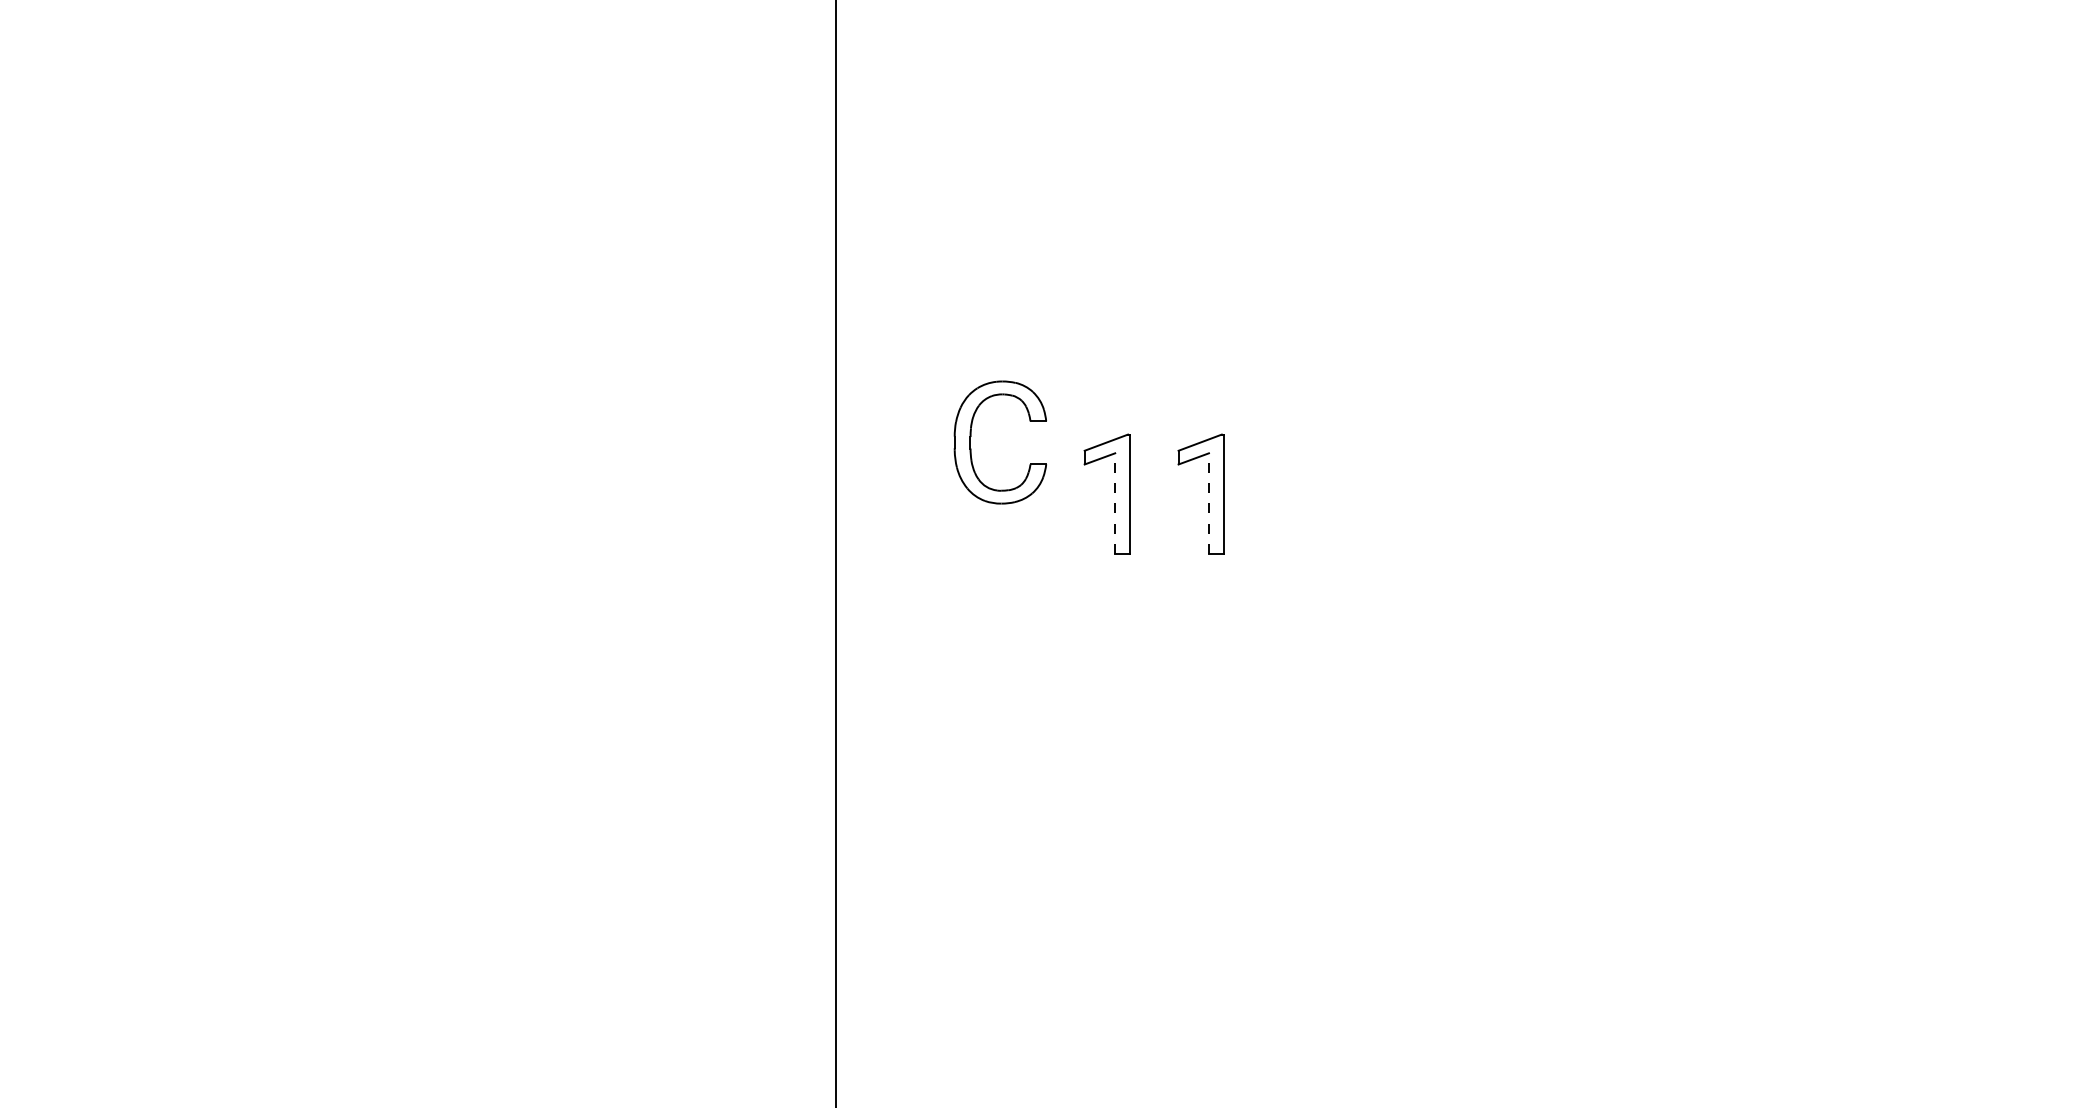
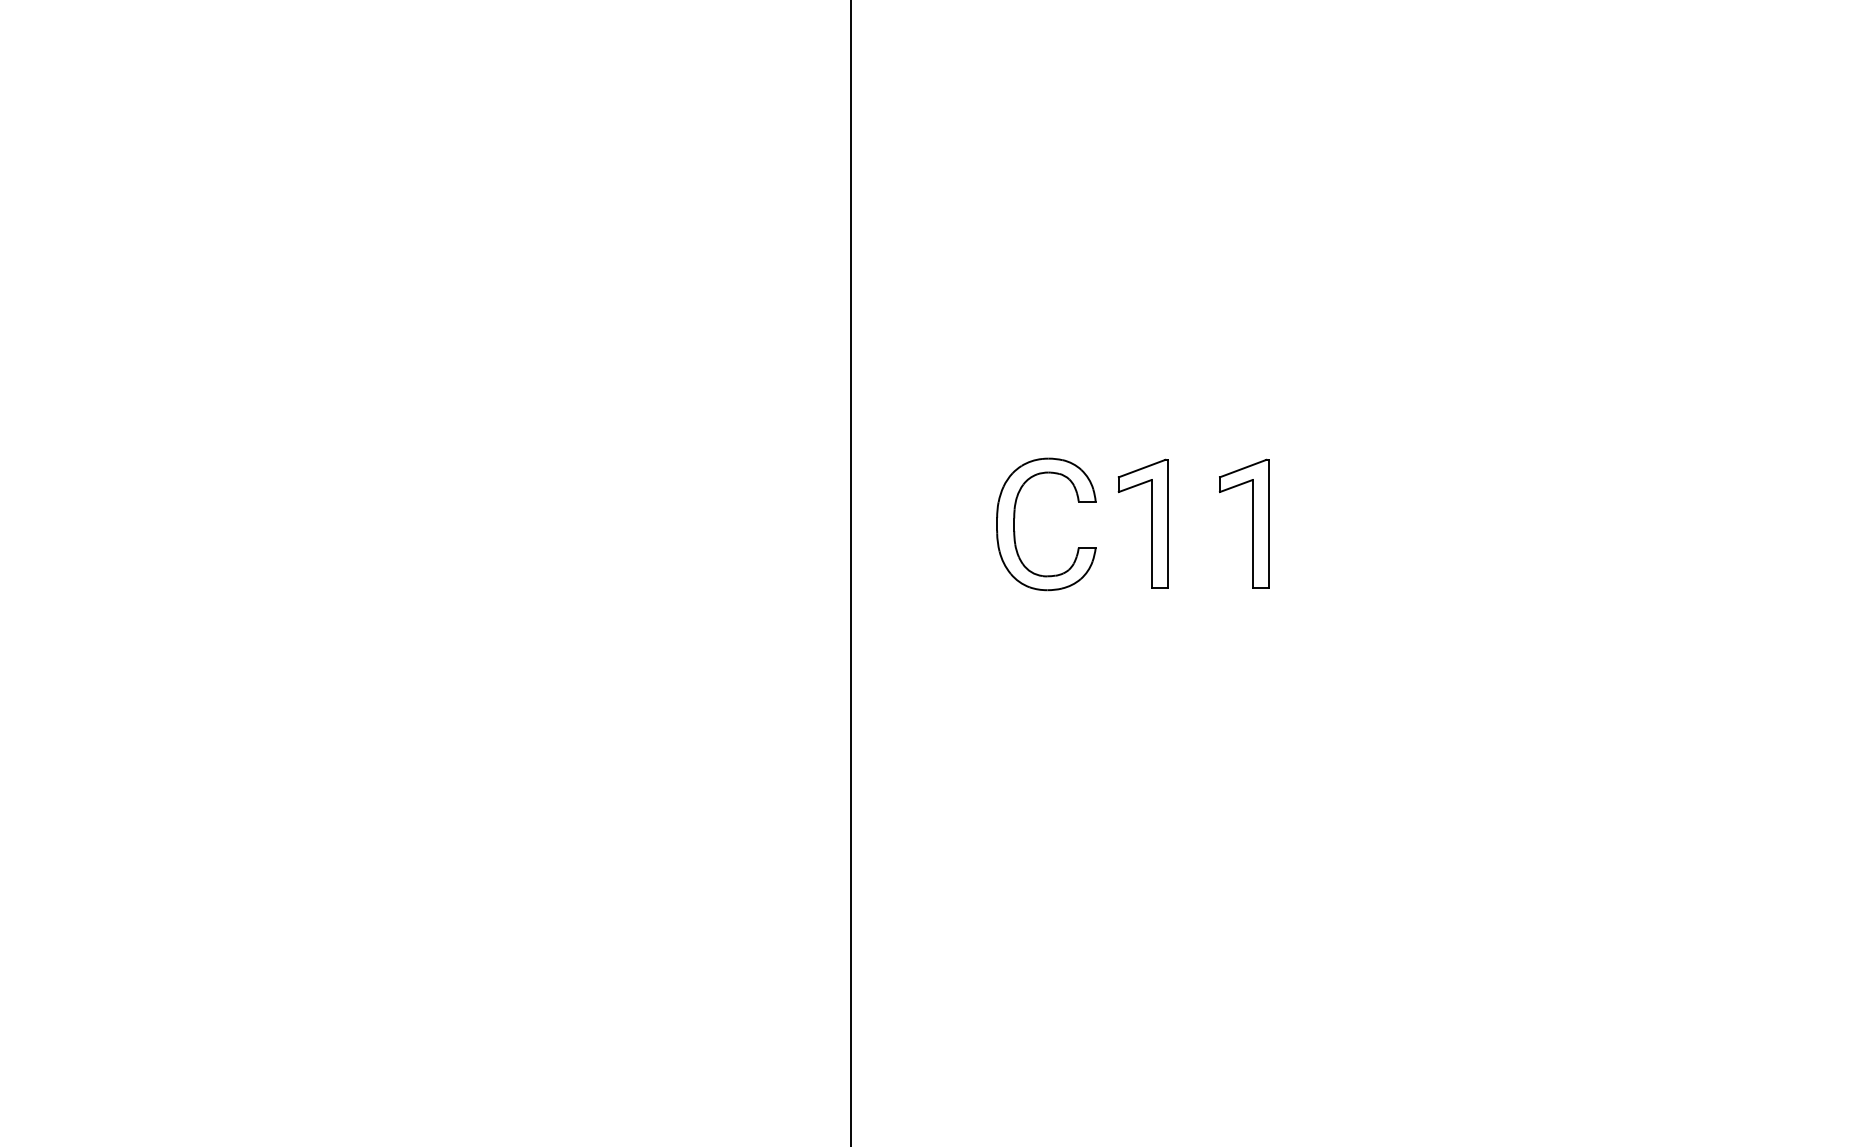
part: (971, 436) -> (1015, 517), moved
line: (1115, 503) -> (1151, 534), dashed -> solid
line: (1208, 503) -> (1252, 534), dashed -> solid

